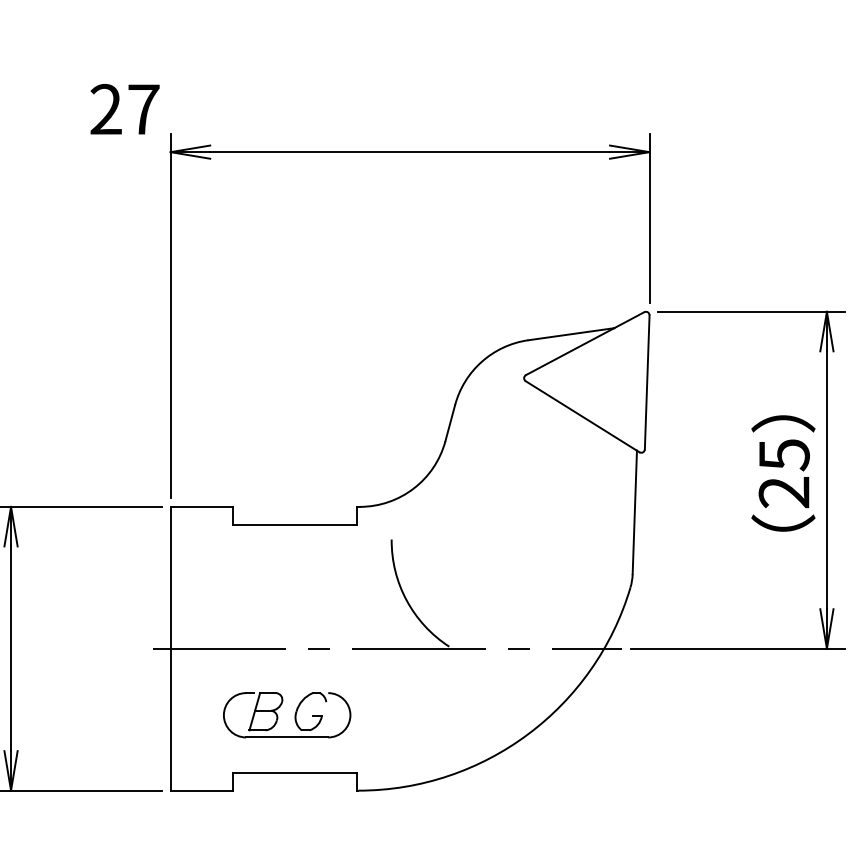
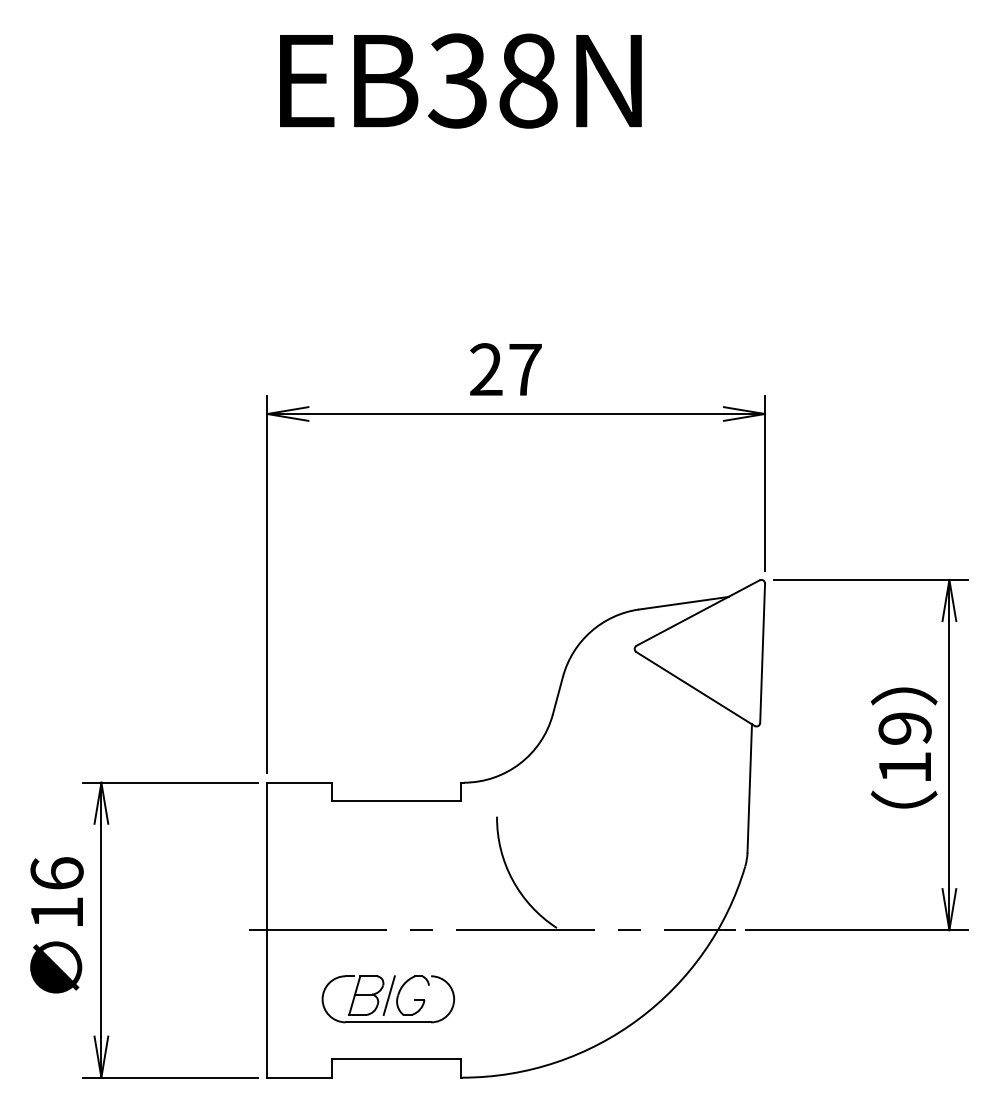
text: (124, 109) -> (505, 369), moved
text: (783, 473) -> (904, 747), 25 -> 19
line: (287, 711) -> (388, 995), added

